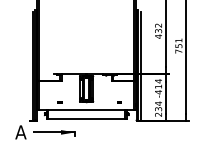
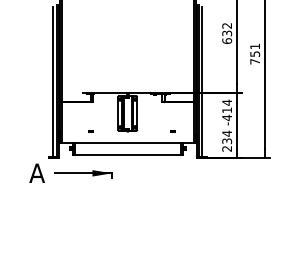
text: (158, 36) -> (227, 41), 432 -> 632

